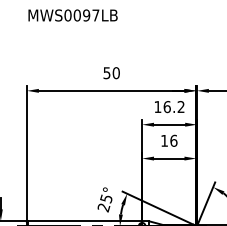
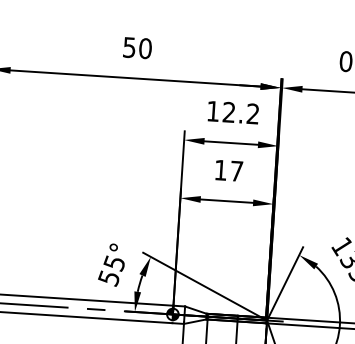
text: (166, 107) -> (227, 113), 16.2 -> 12.2
text: (173, 140) -> (236, 170), 16 -> 17
text: (103, 207) -> (108, 277), 25° -> 55°

